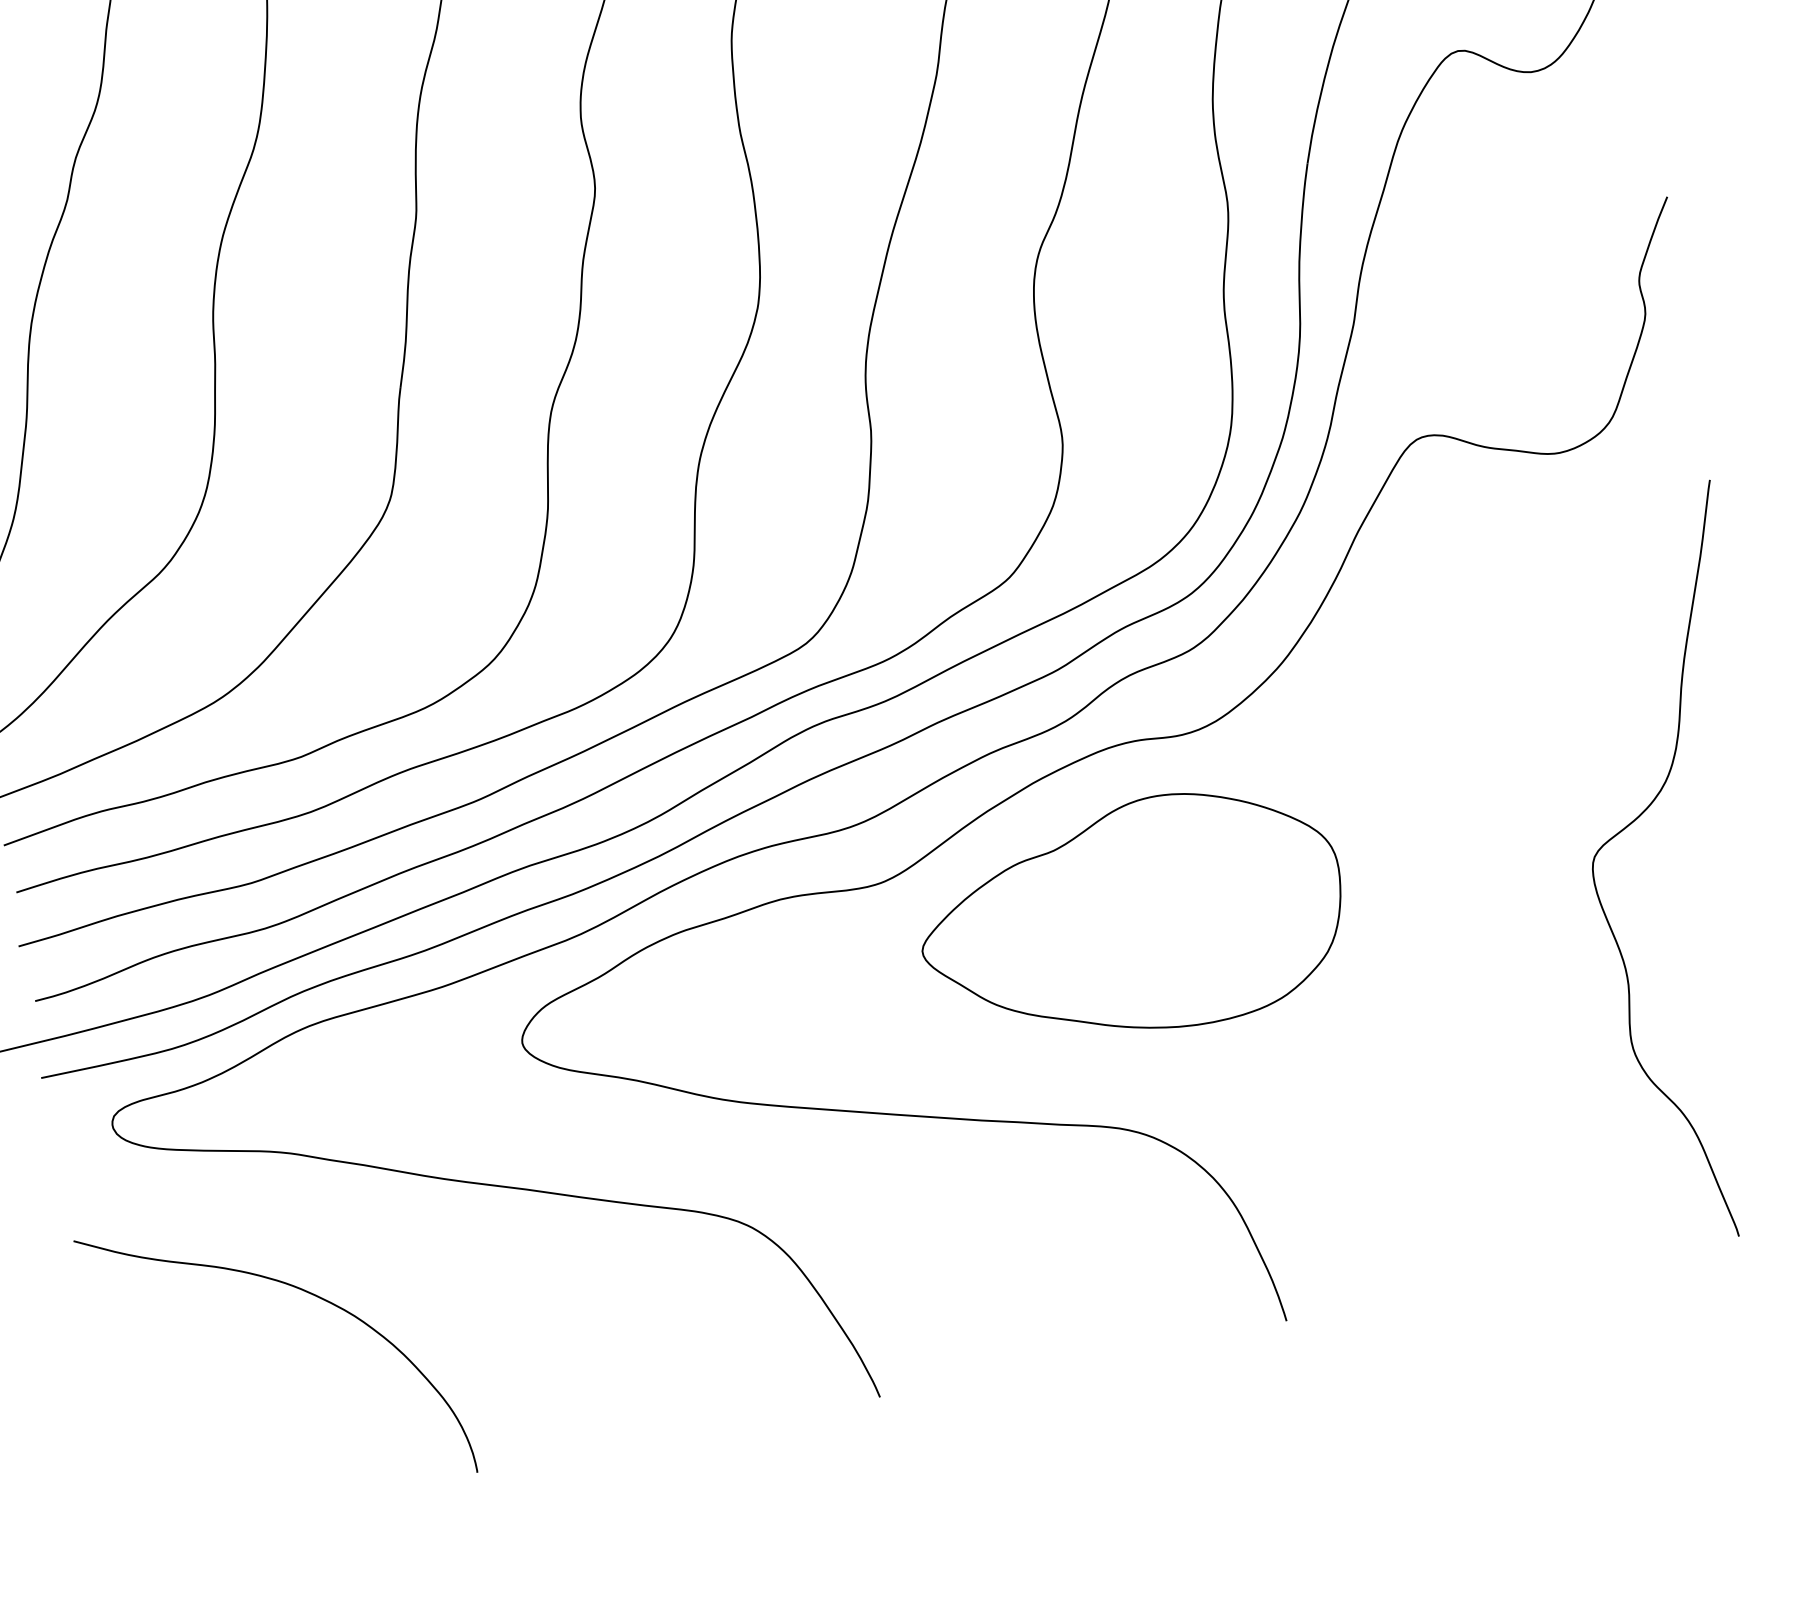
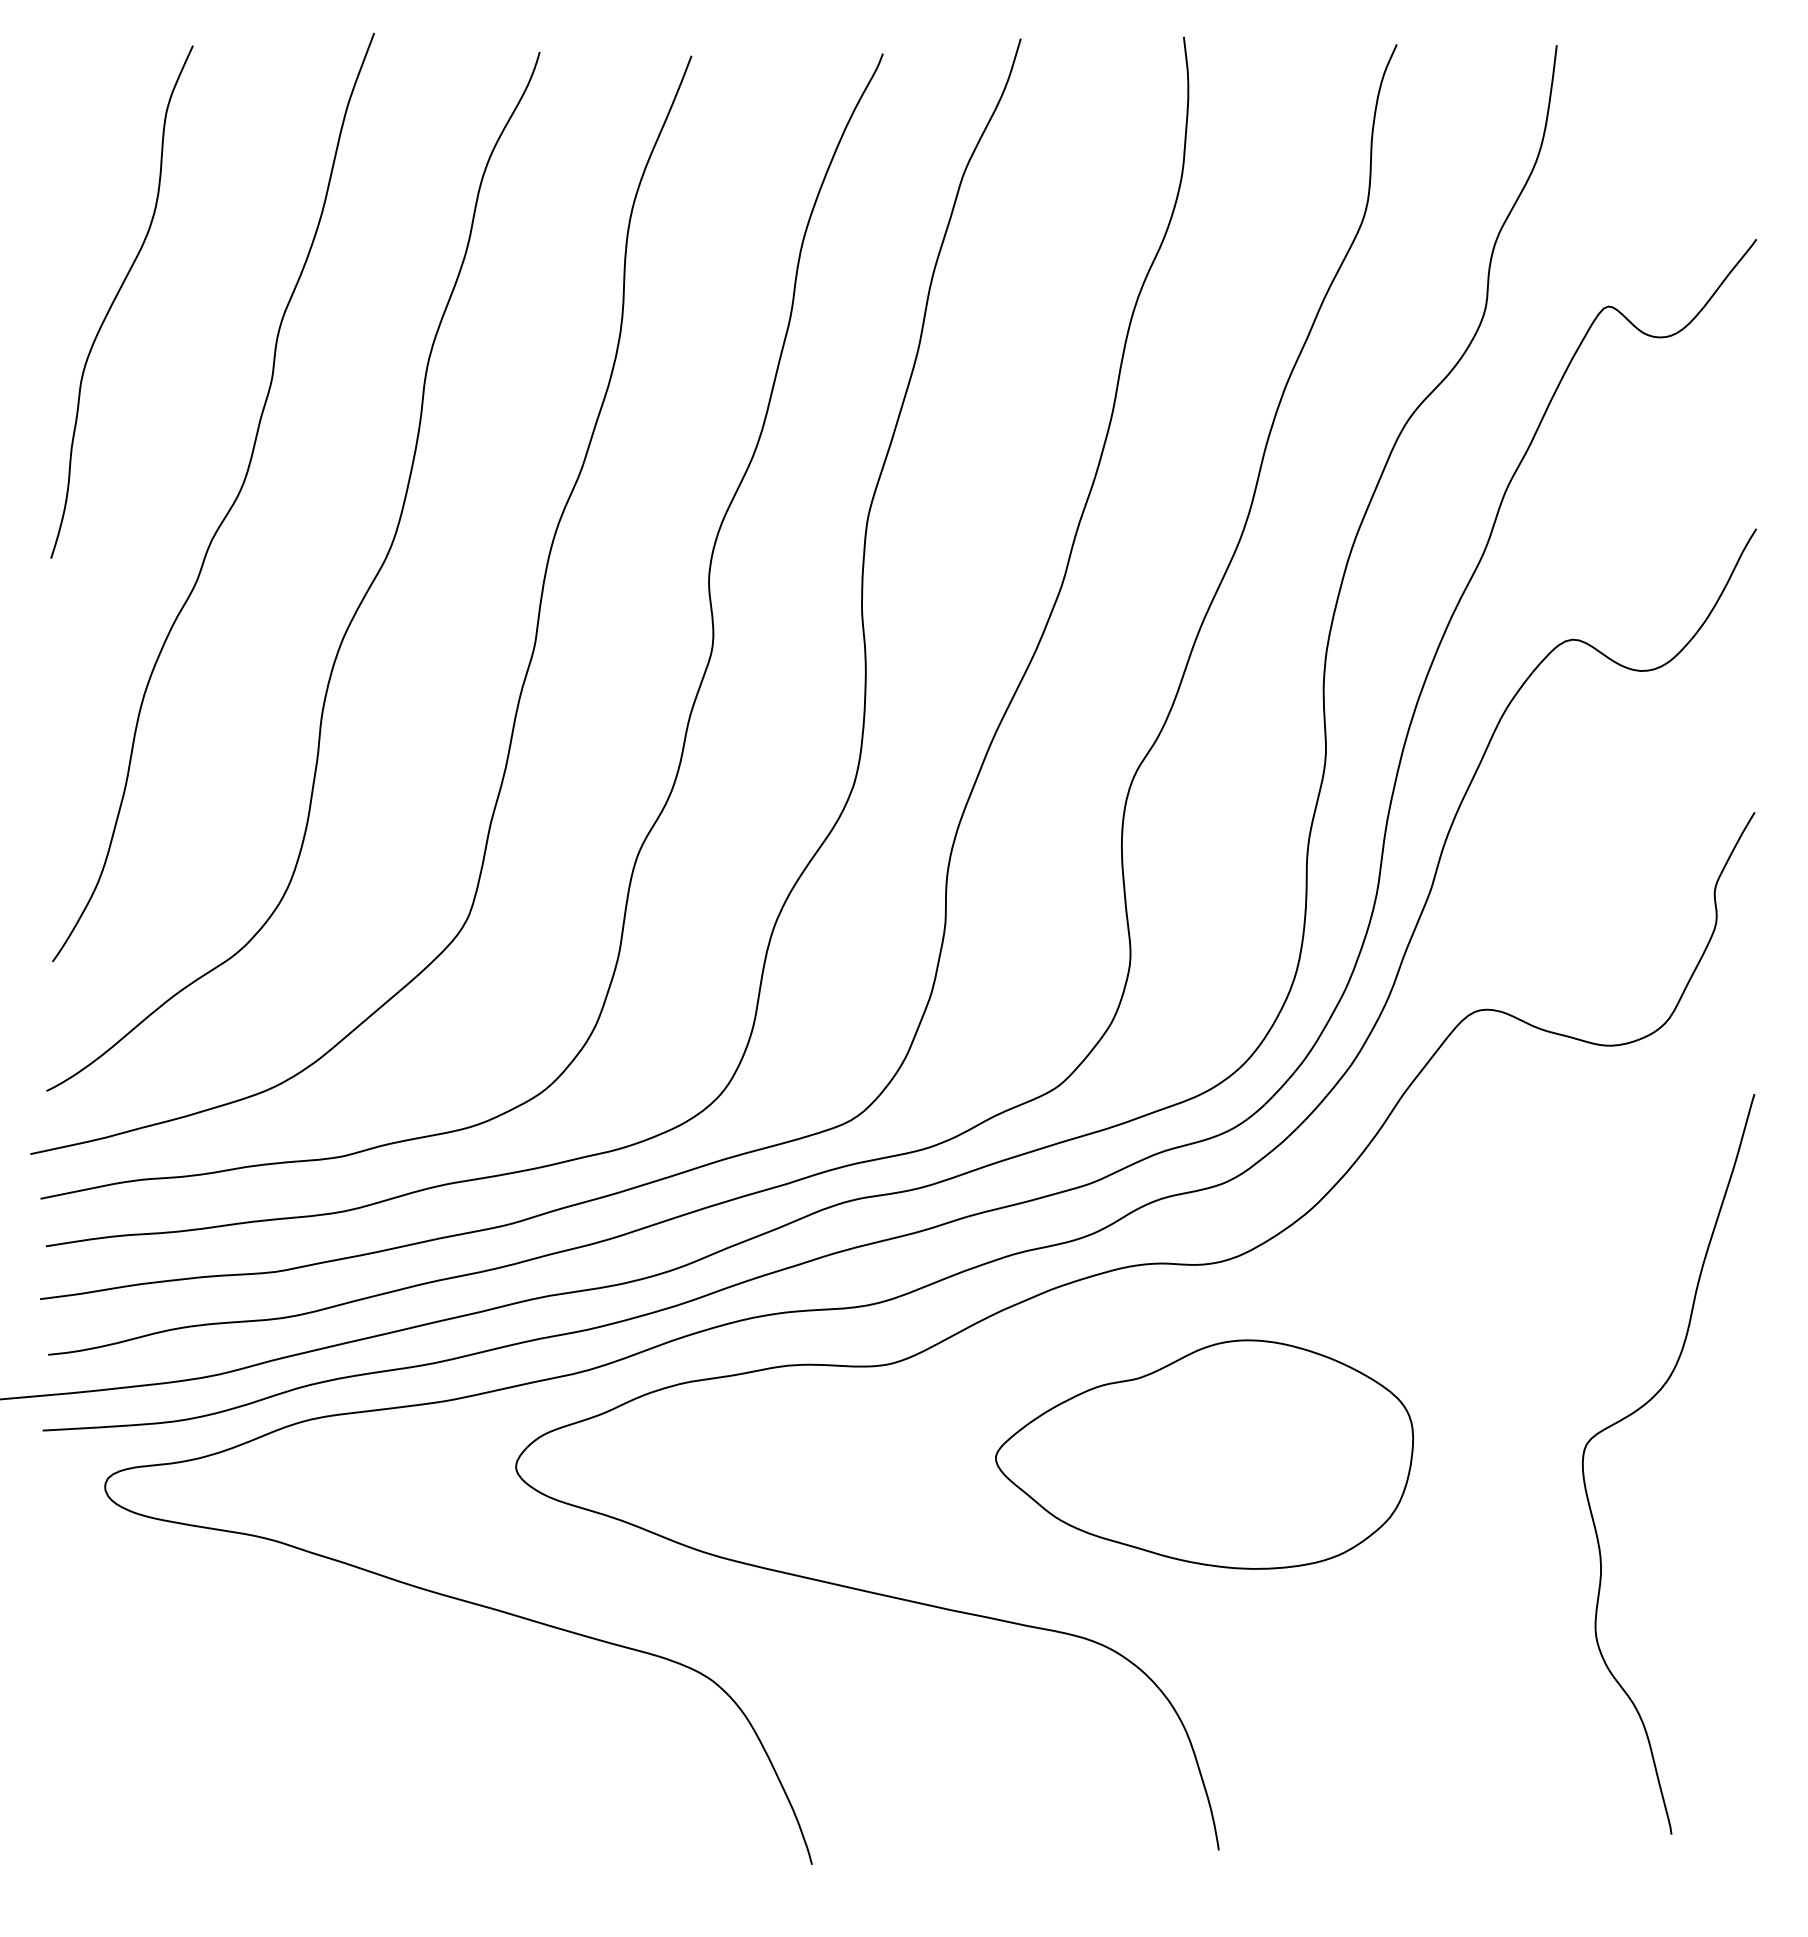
part: (1131, 917) -> (1204, 1454), moved
curve: (304, 1291) -> (267, 1677), removed

